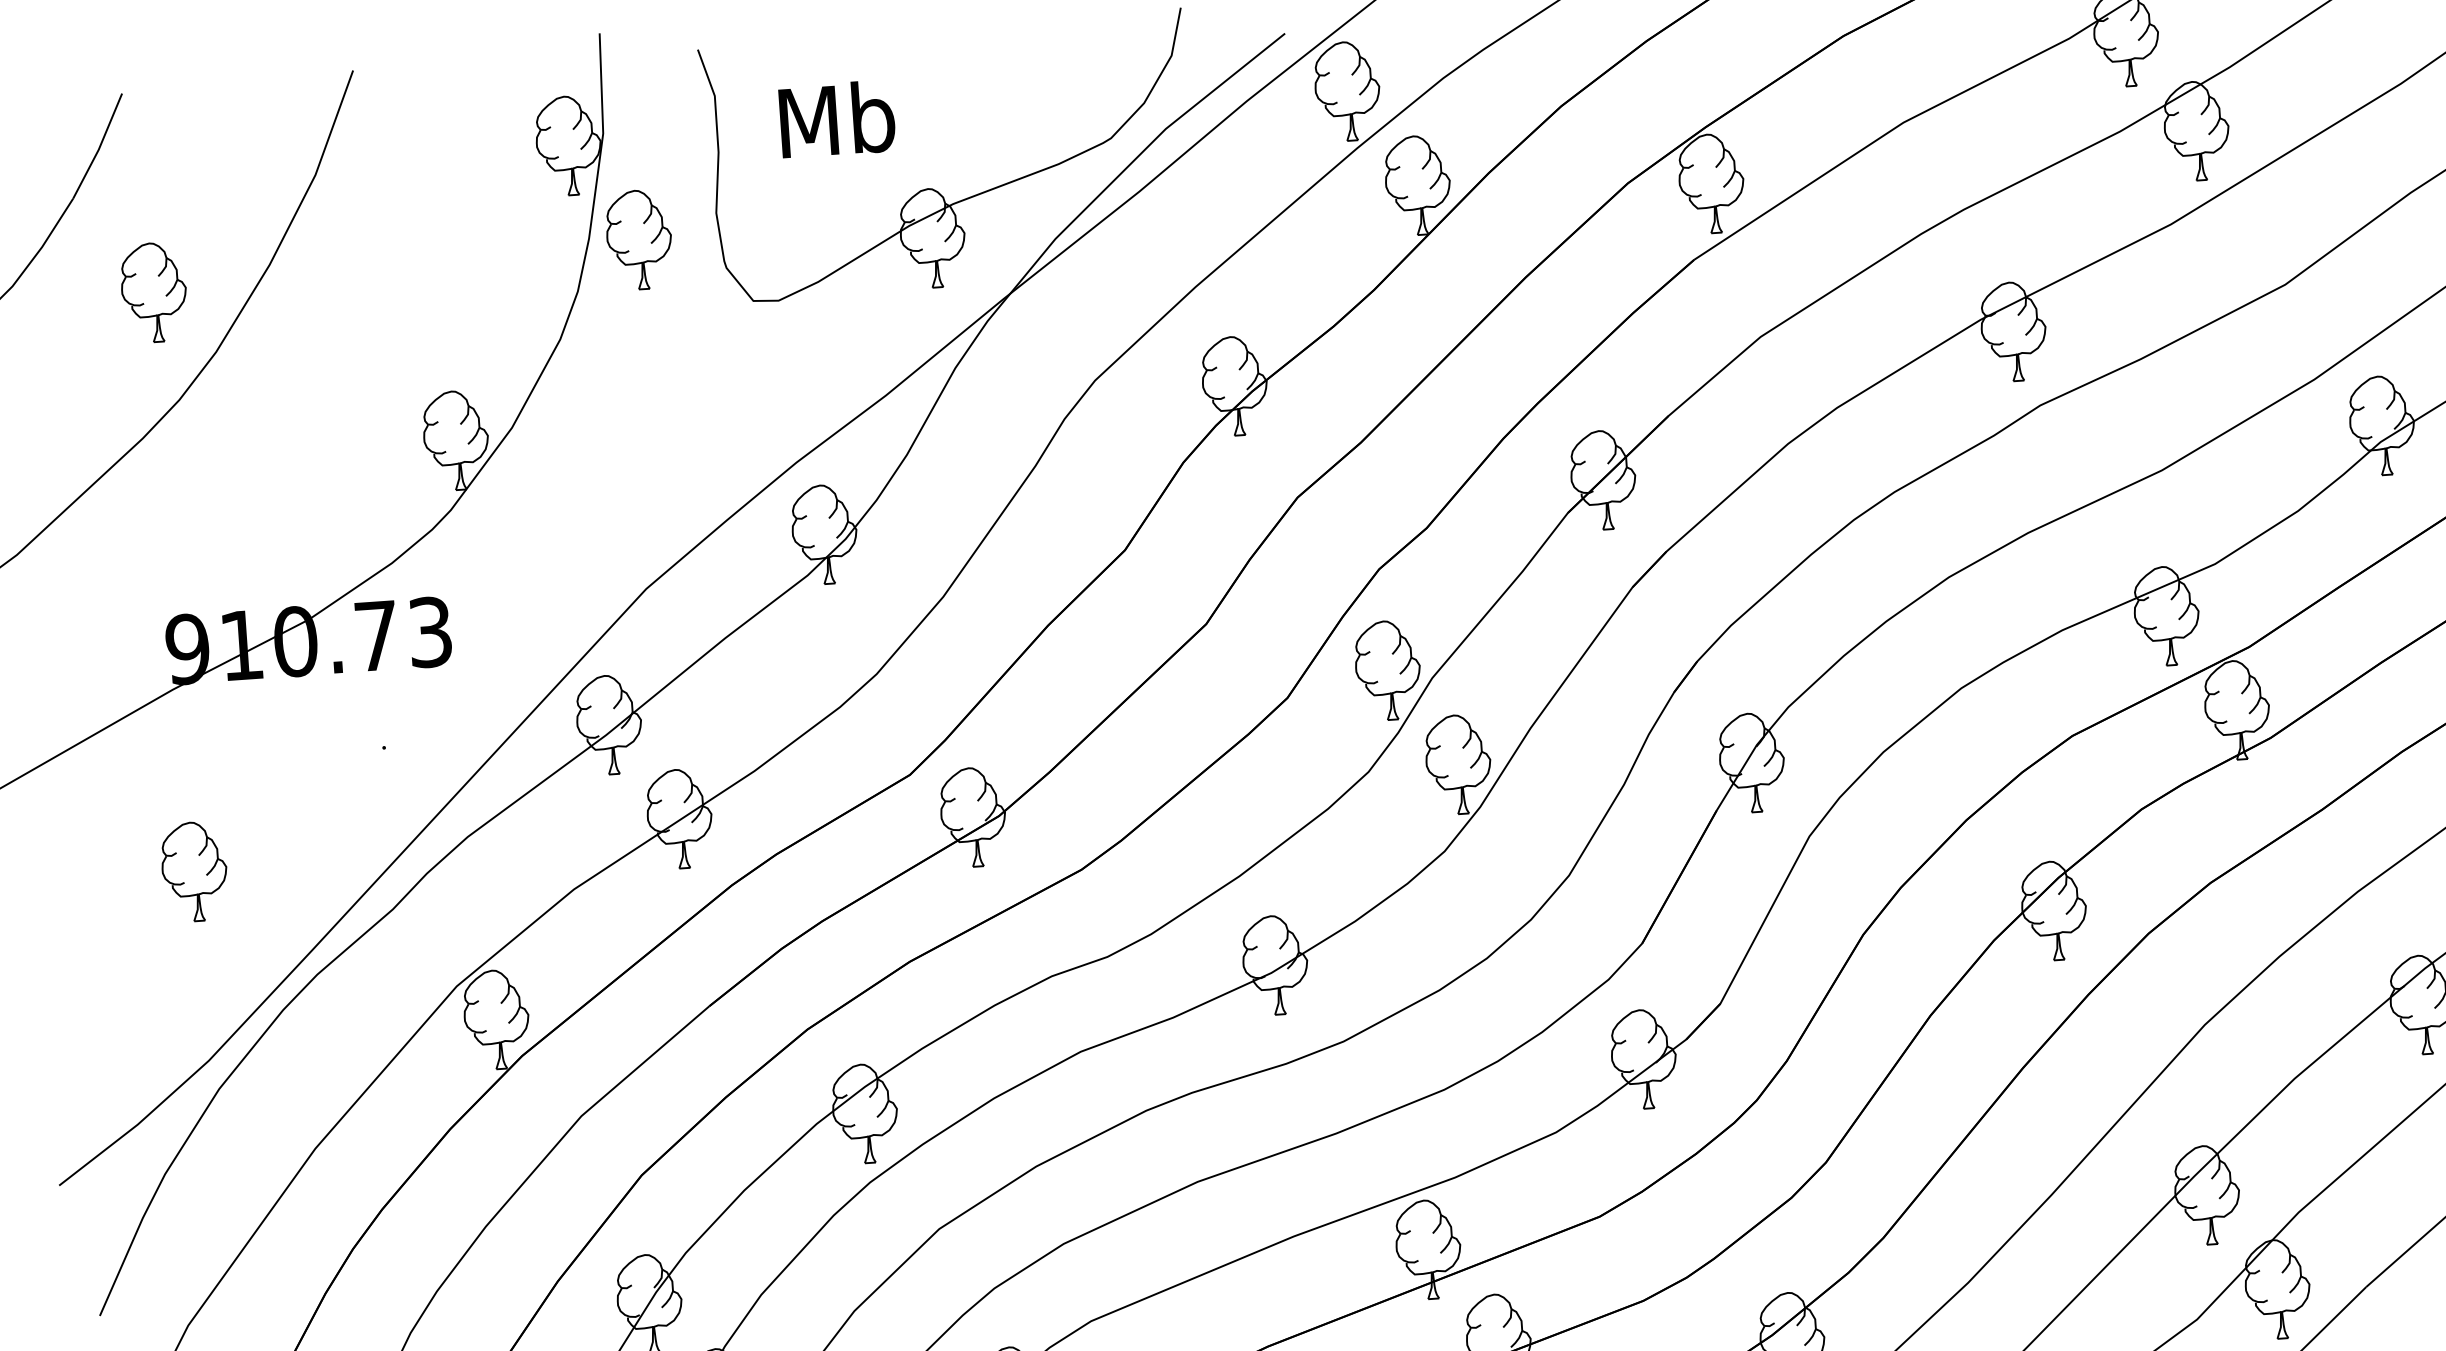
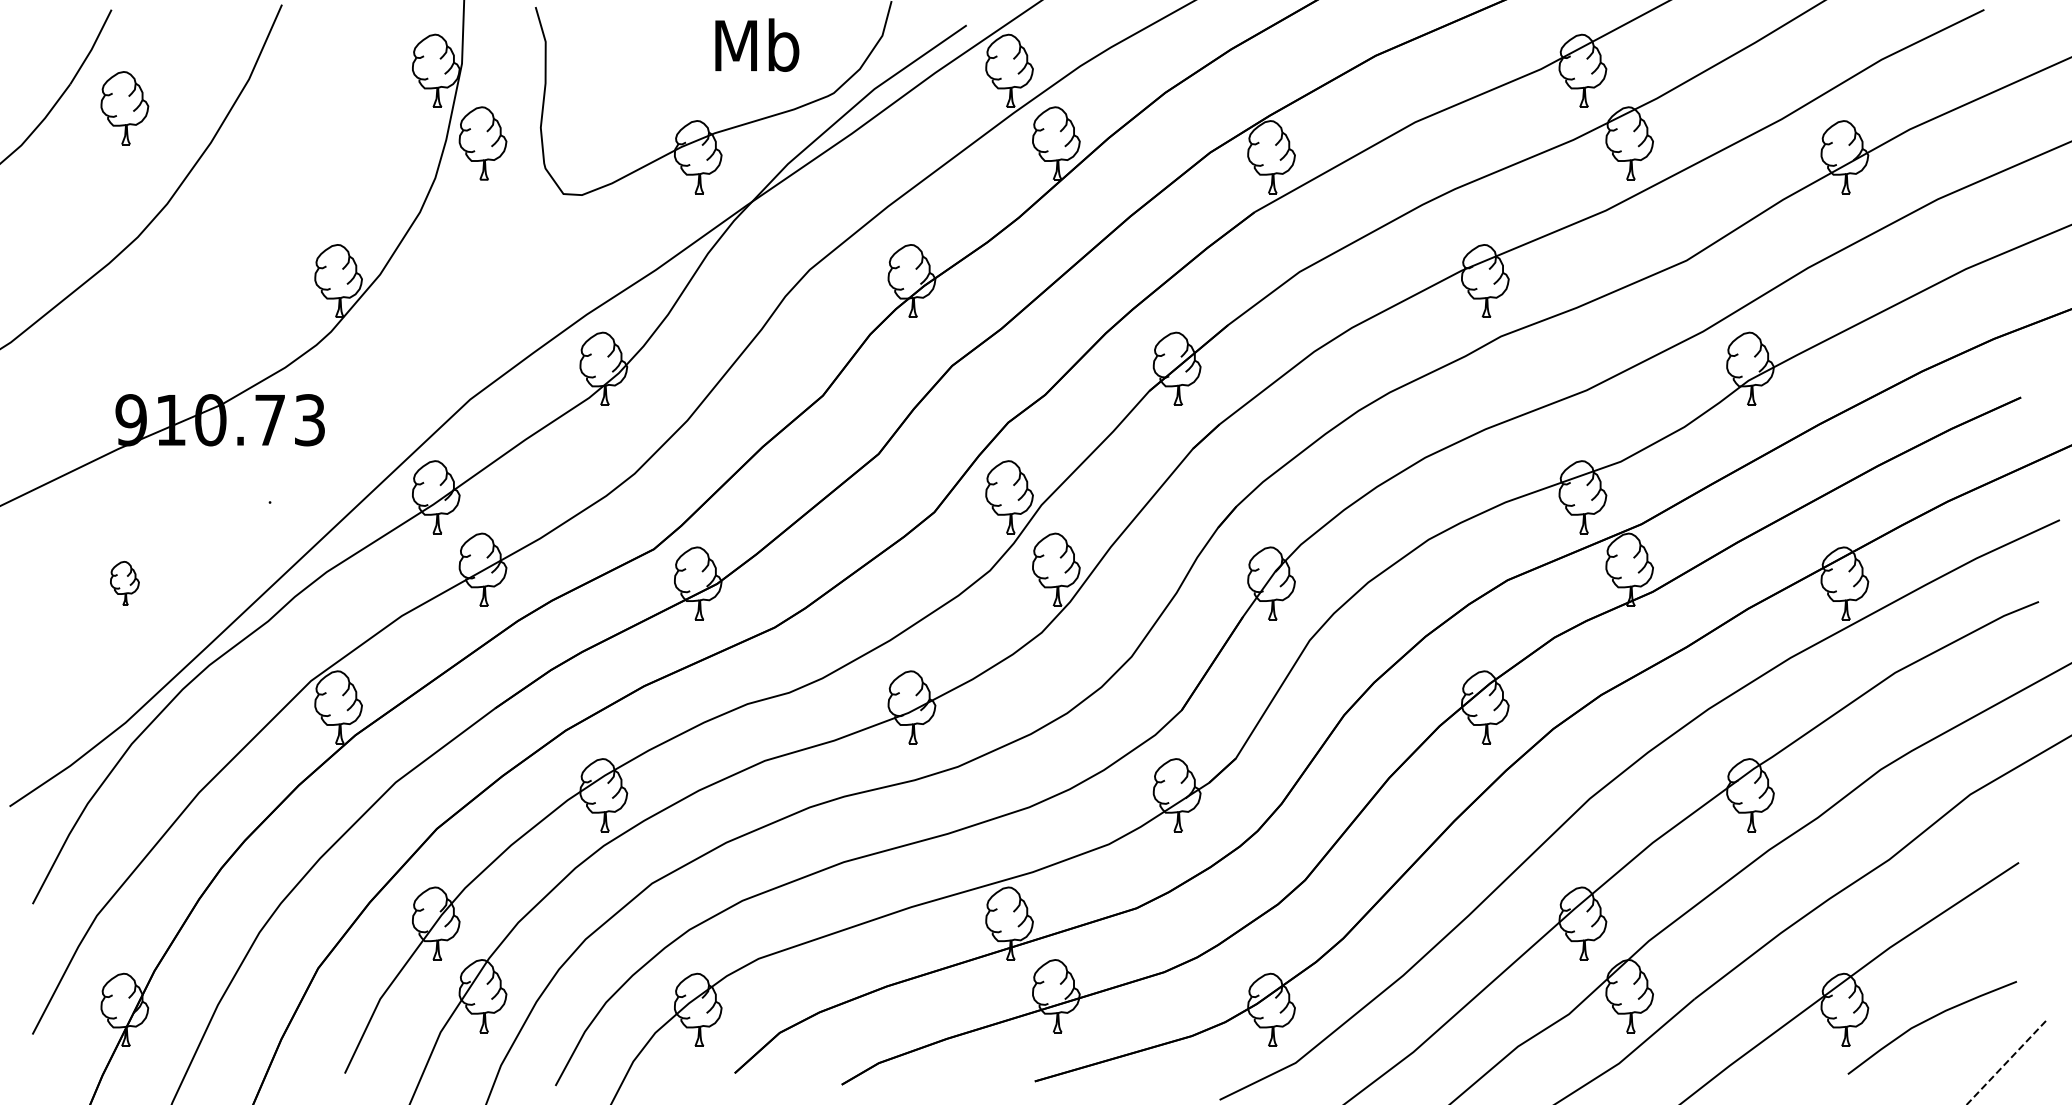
text: (837, 118) -> (757, 44), moved
part: (153, 293) -> (124, 108), moved
part: (194, 871) -> (124, 583), size x0.6

